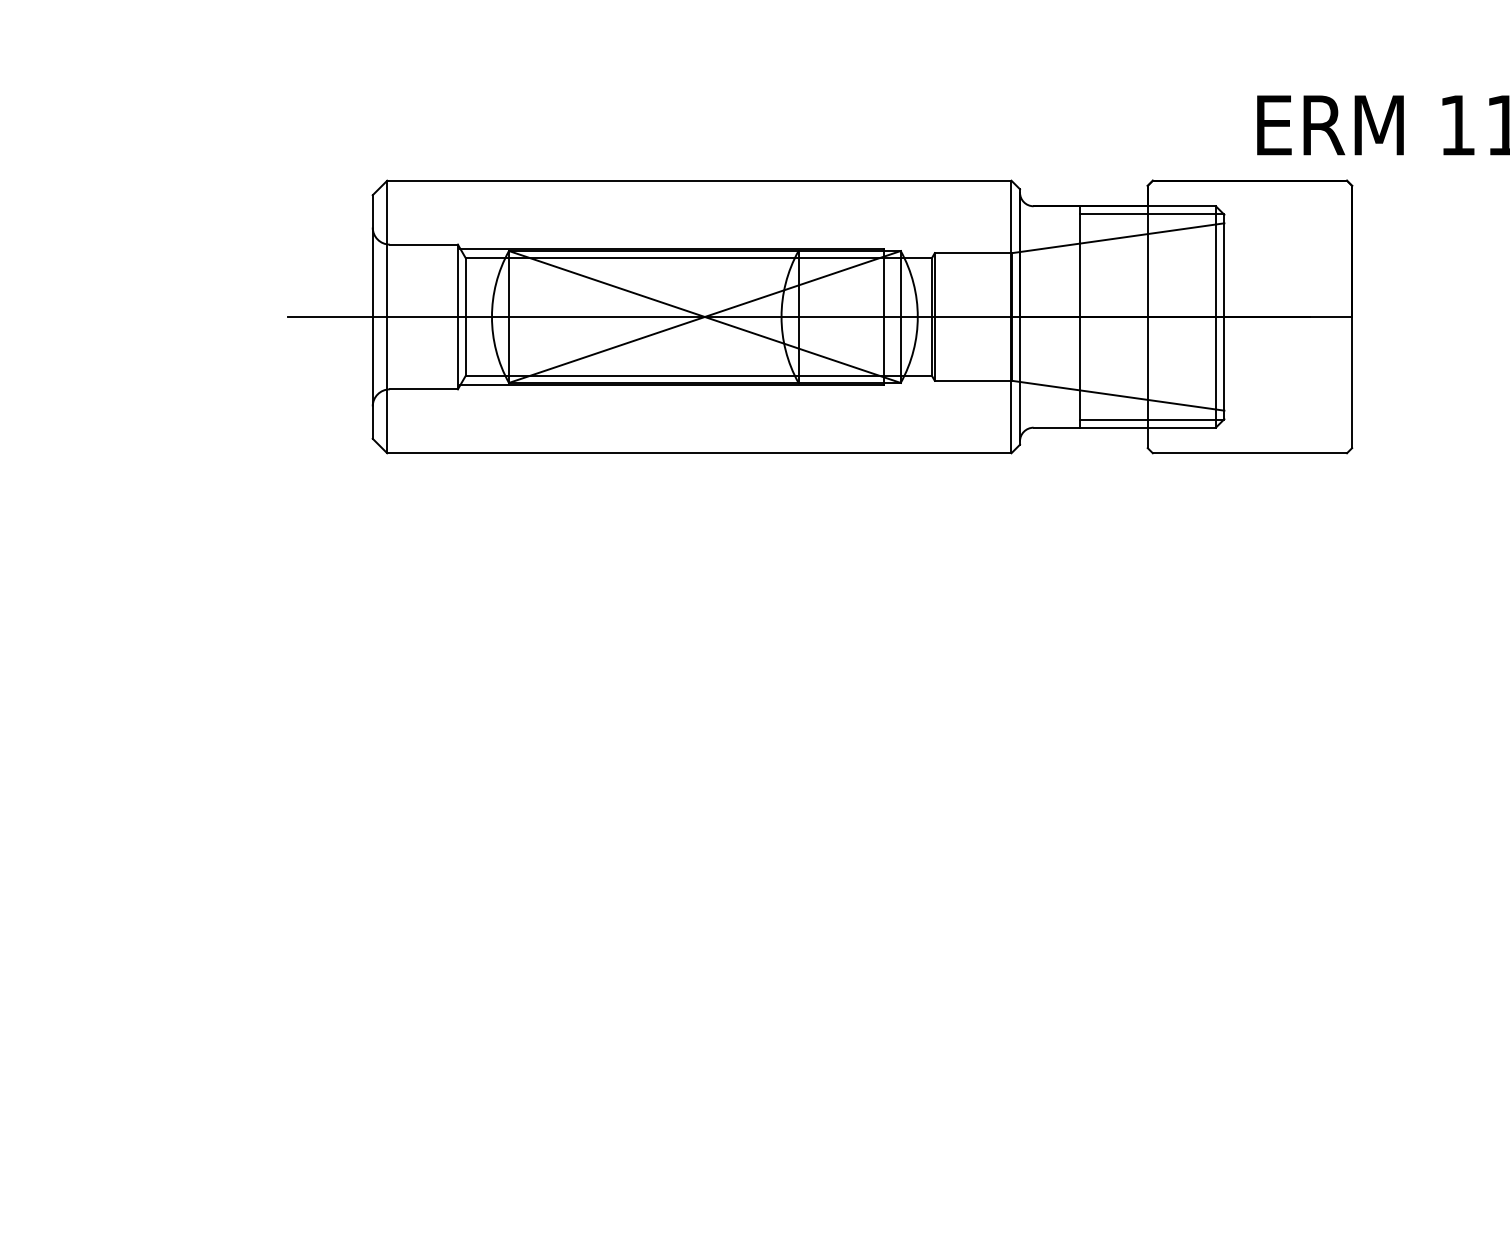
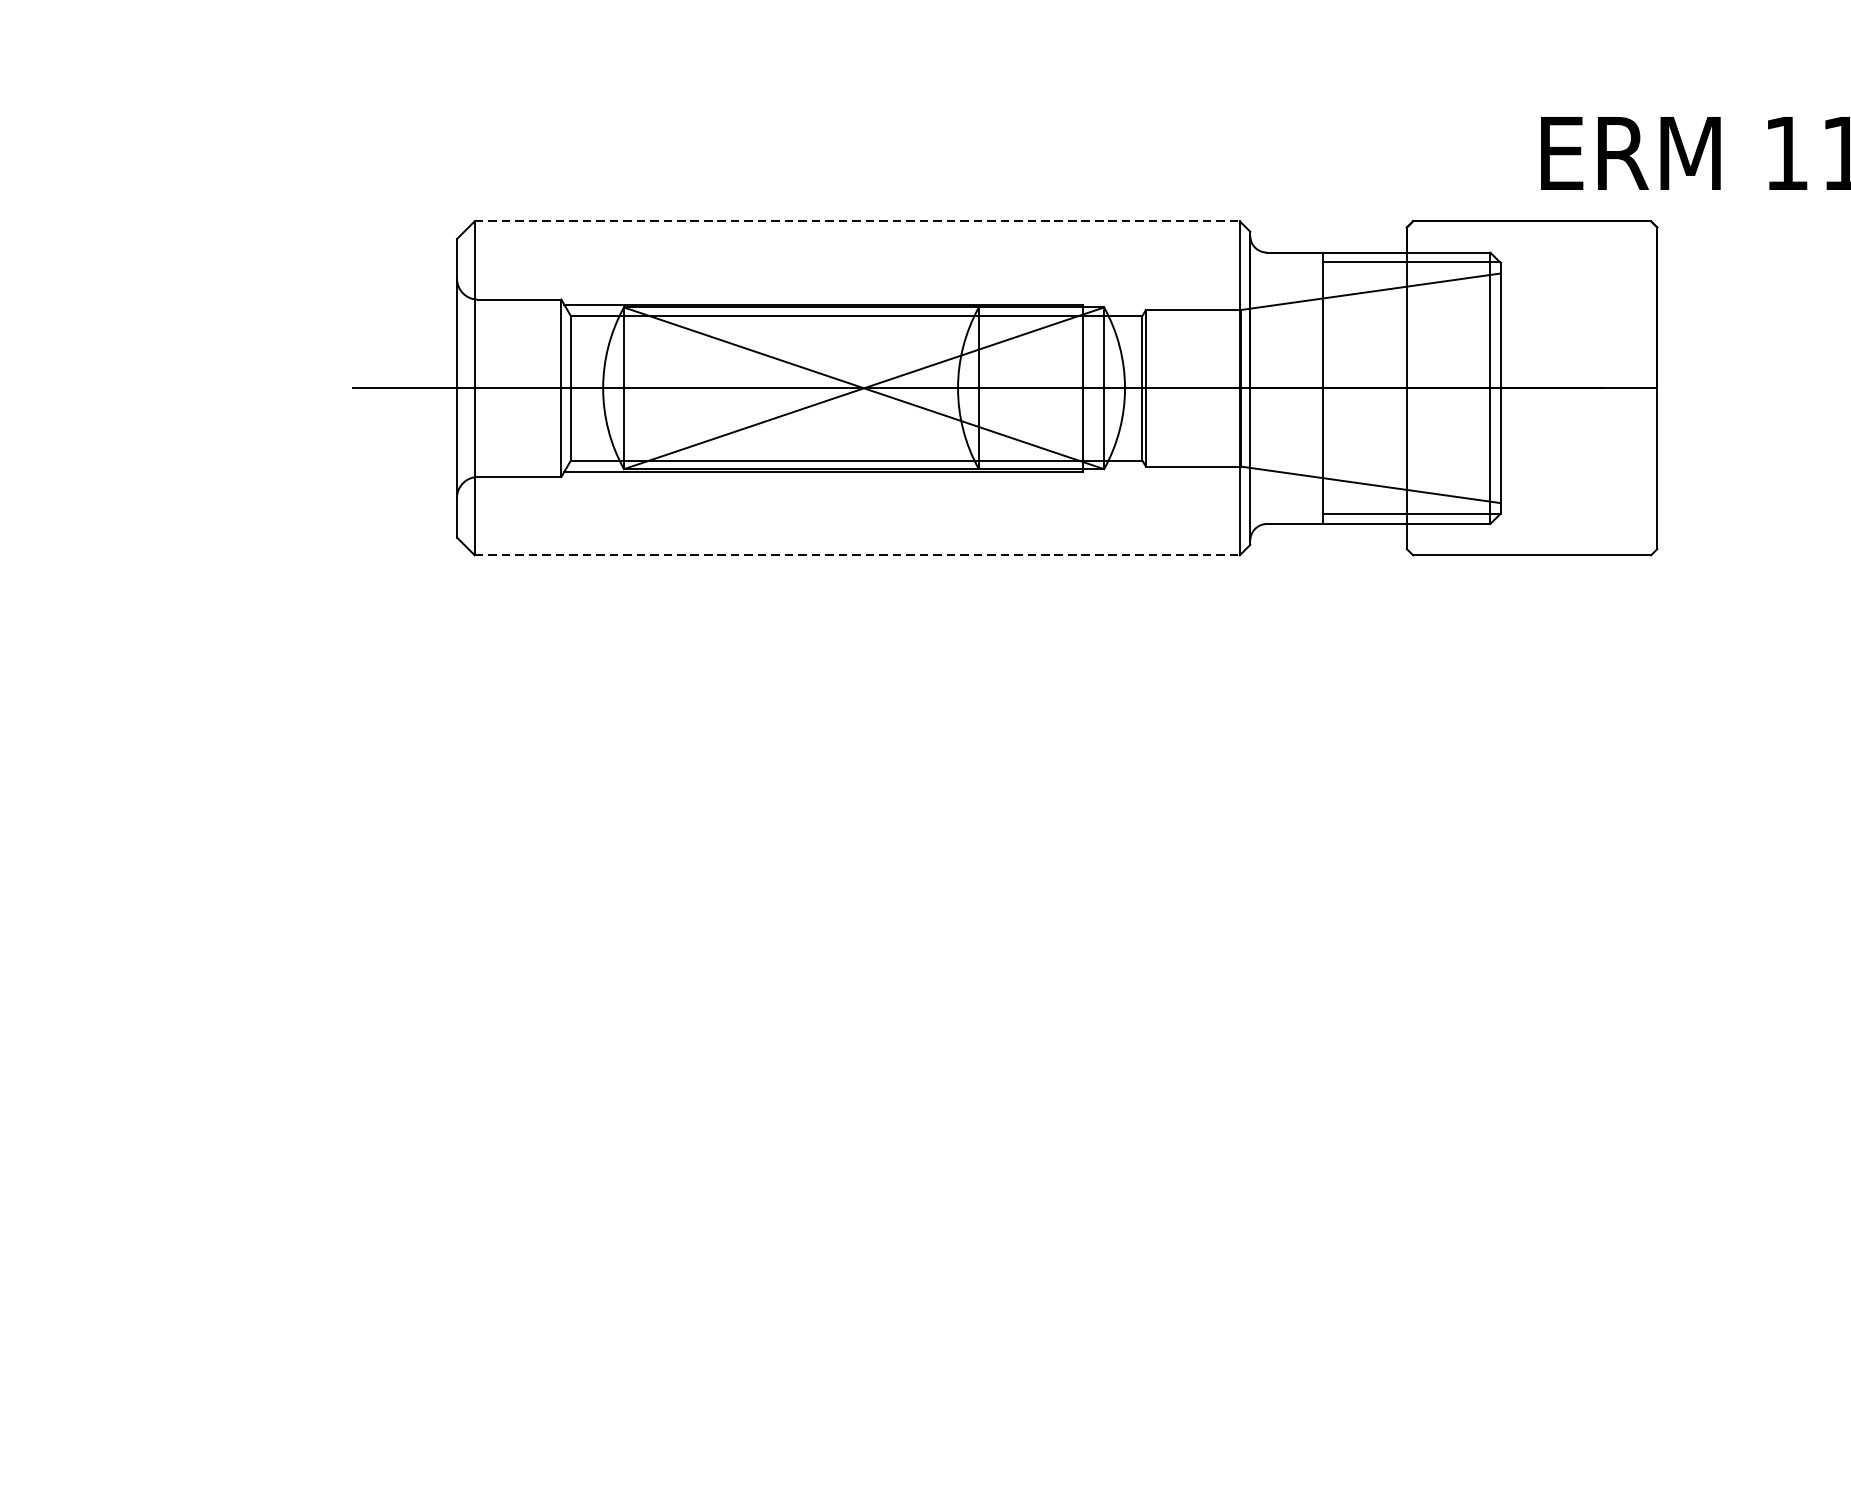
line: (699, 180) -> (857, 221), solid -> dashed
line: (699, 453) -> (857, 555), solid -> dashed

